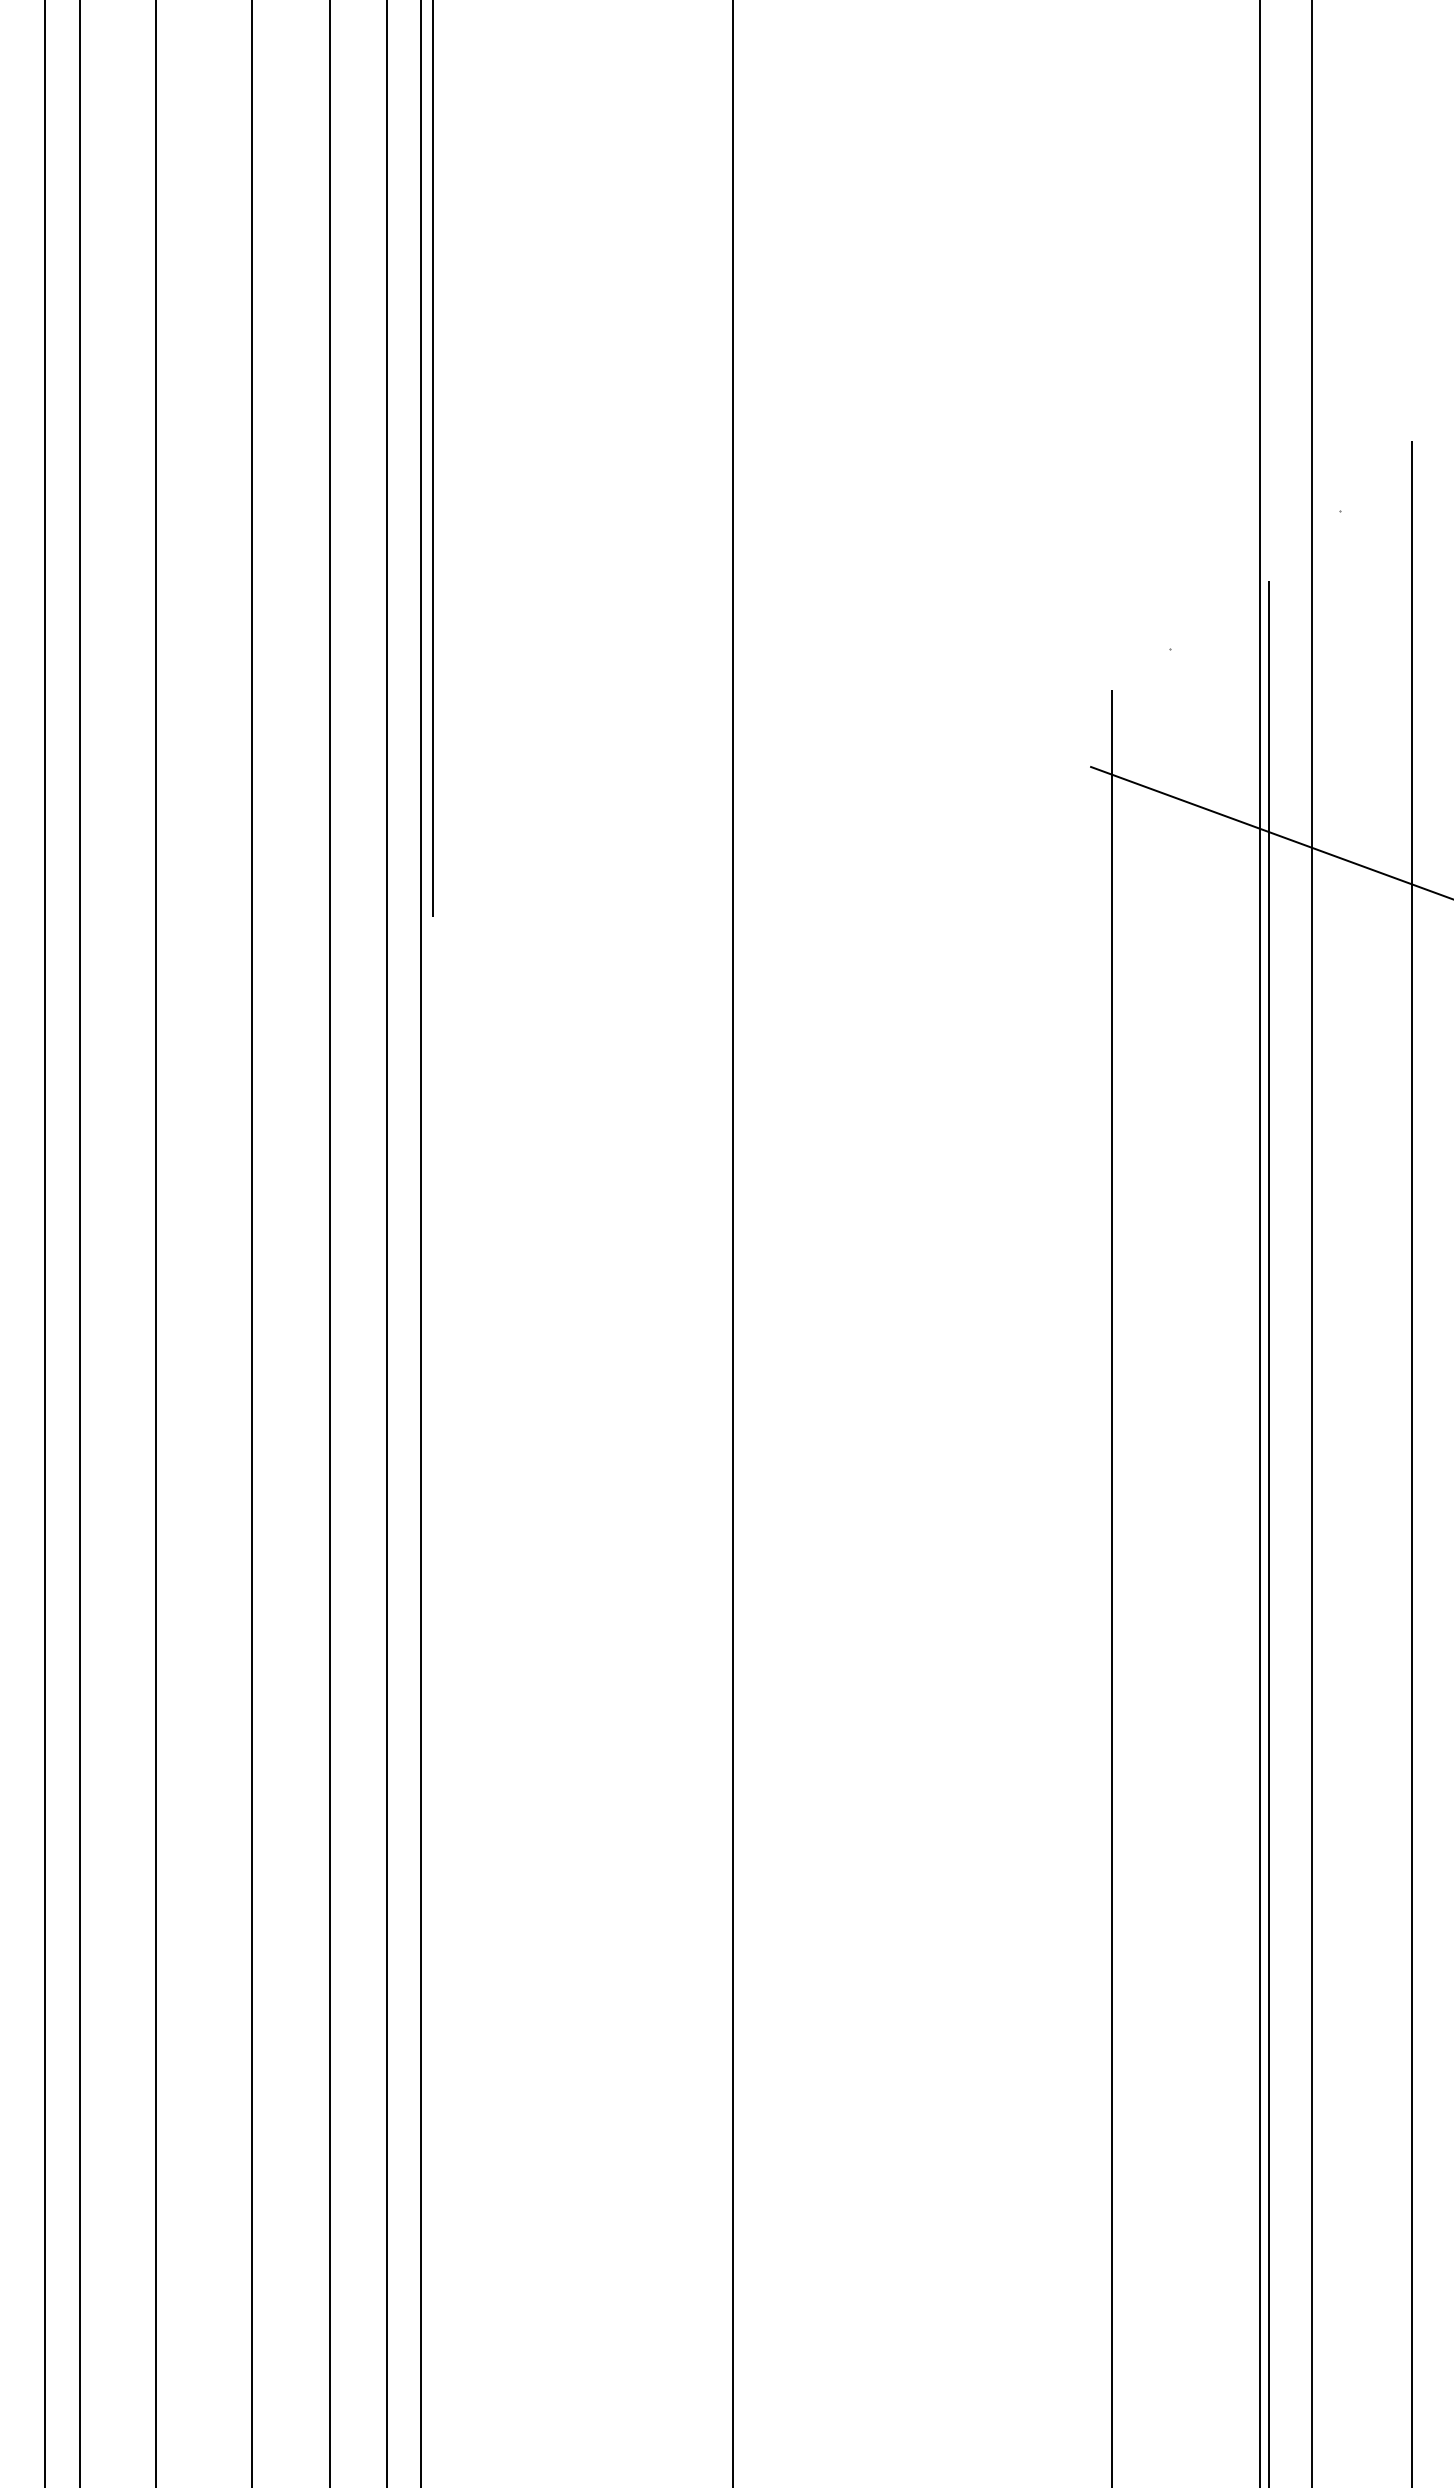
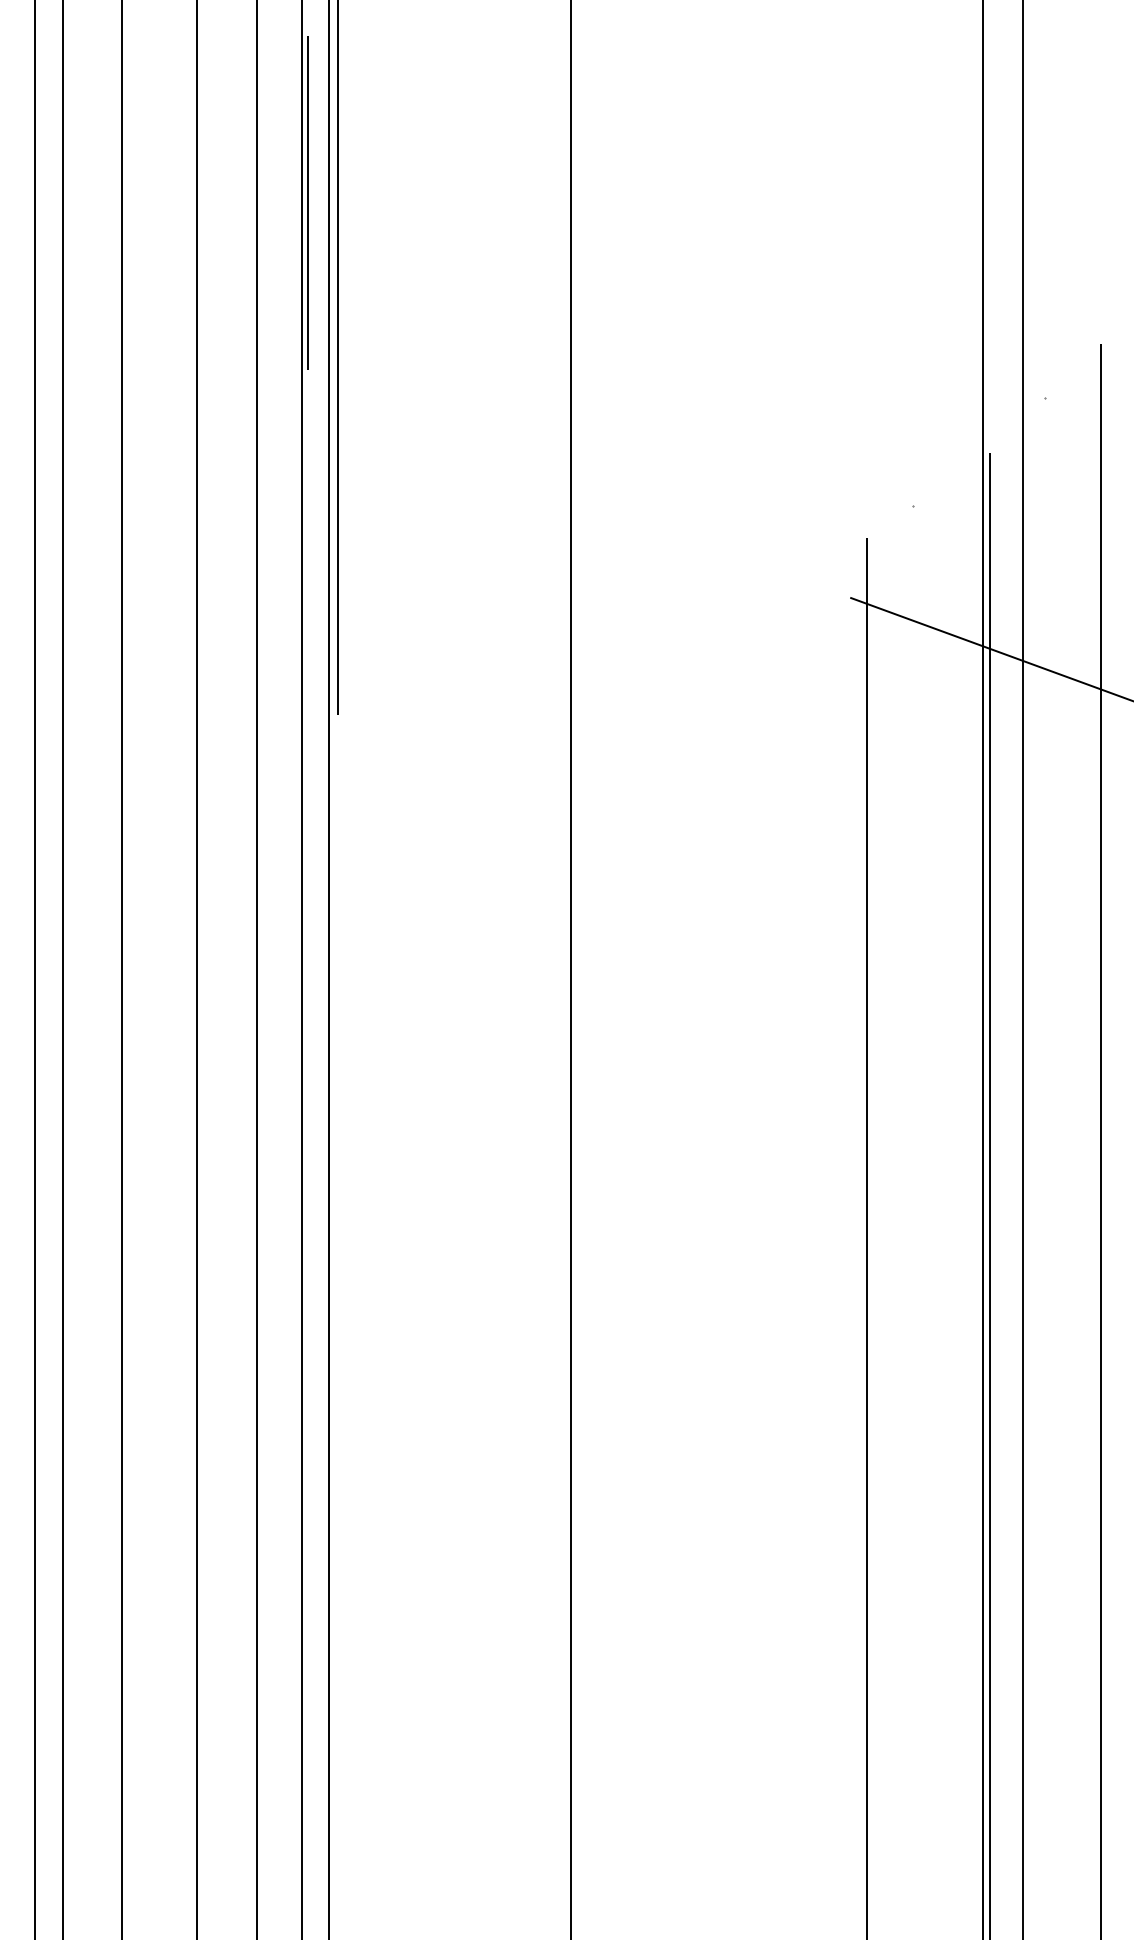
line: (394, 260) -> (307, 202), added

